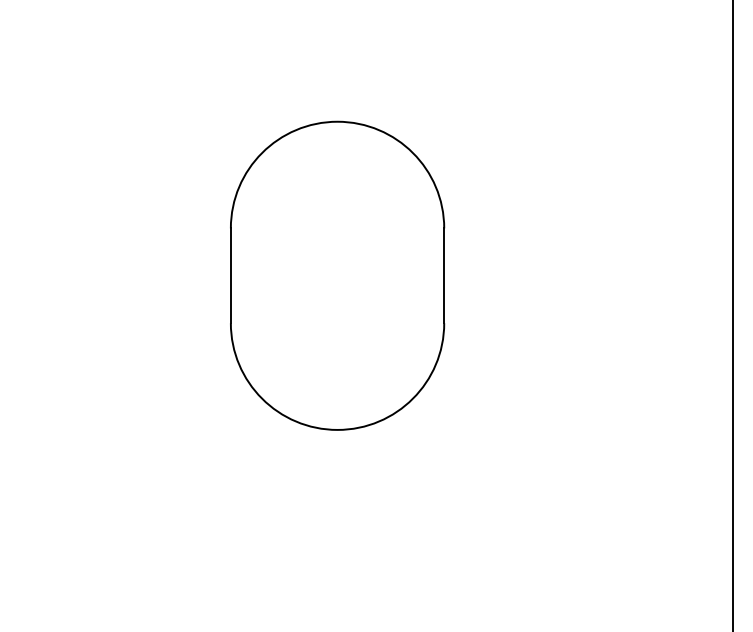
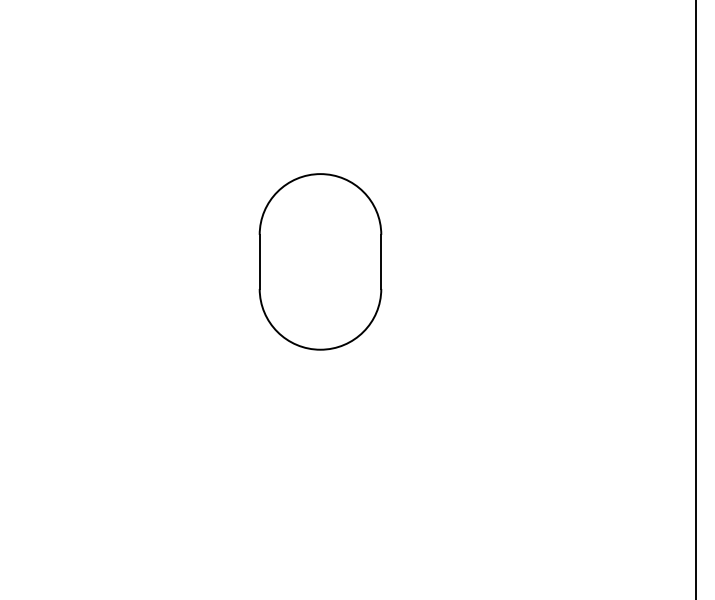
part: (337, 275) -> (320, 261), size x0.6

